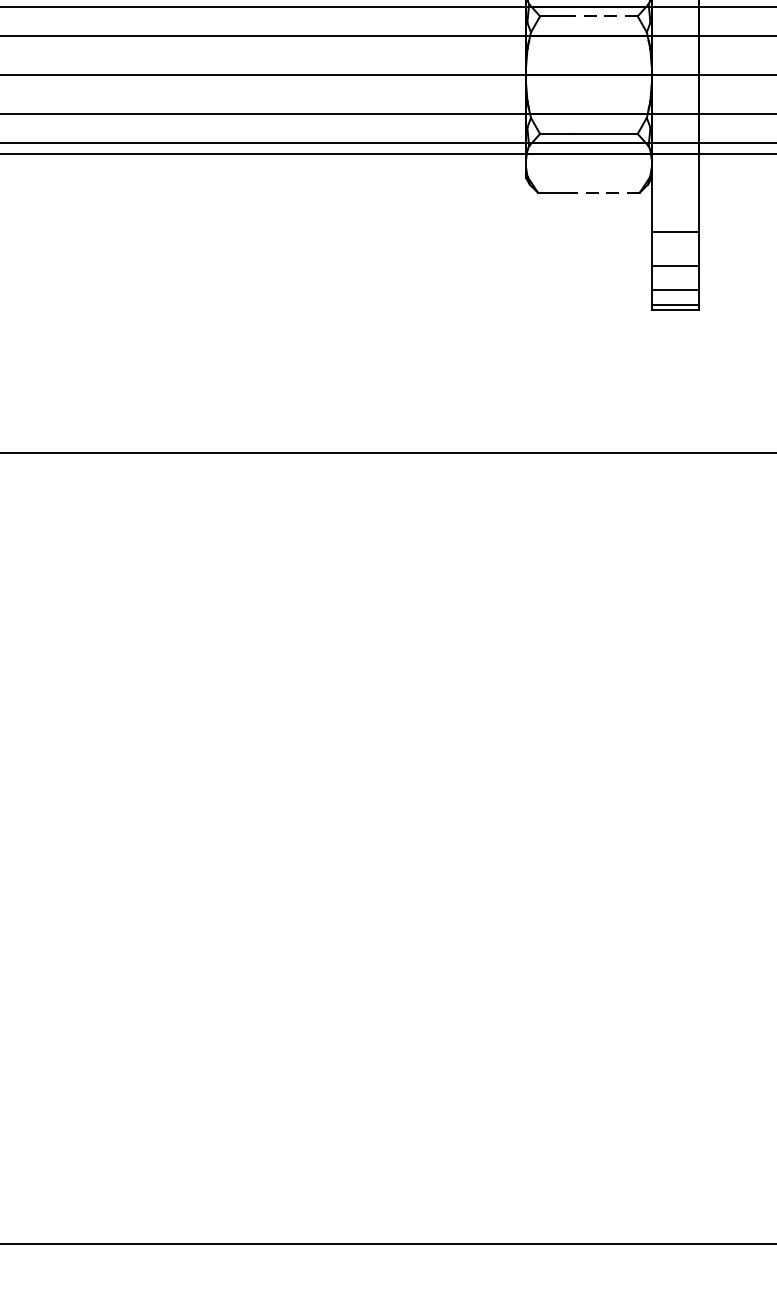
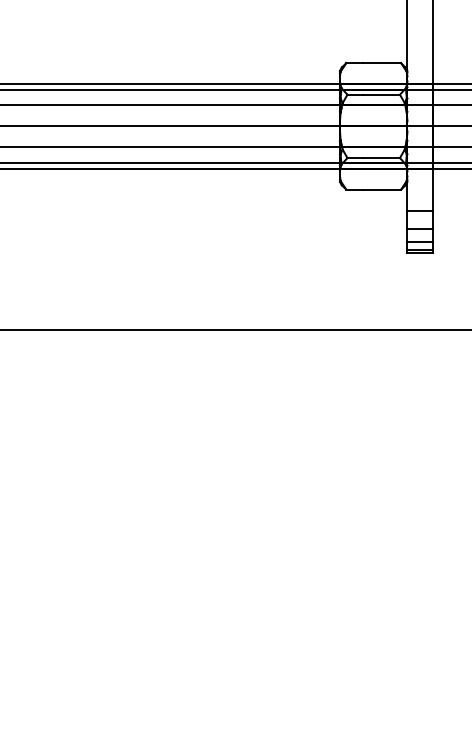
line: (603, 15) -> (381, 94), dashed -> solid
line: (605, 192) -> (382, 189), dashed -> solid

